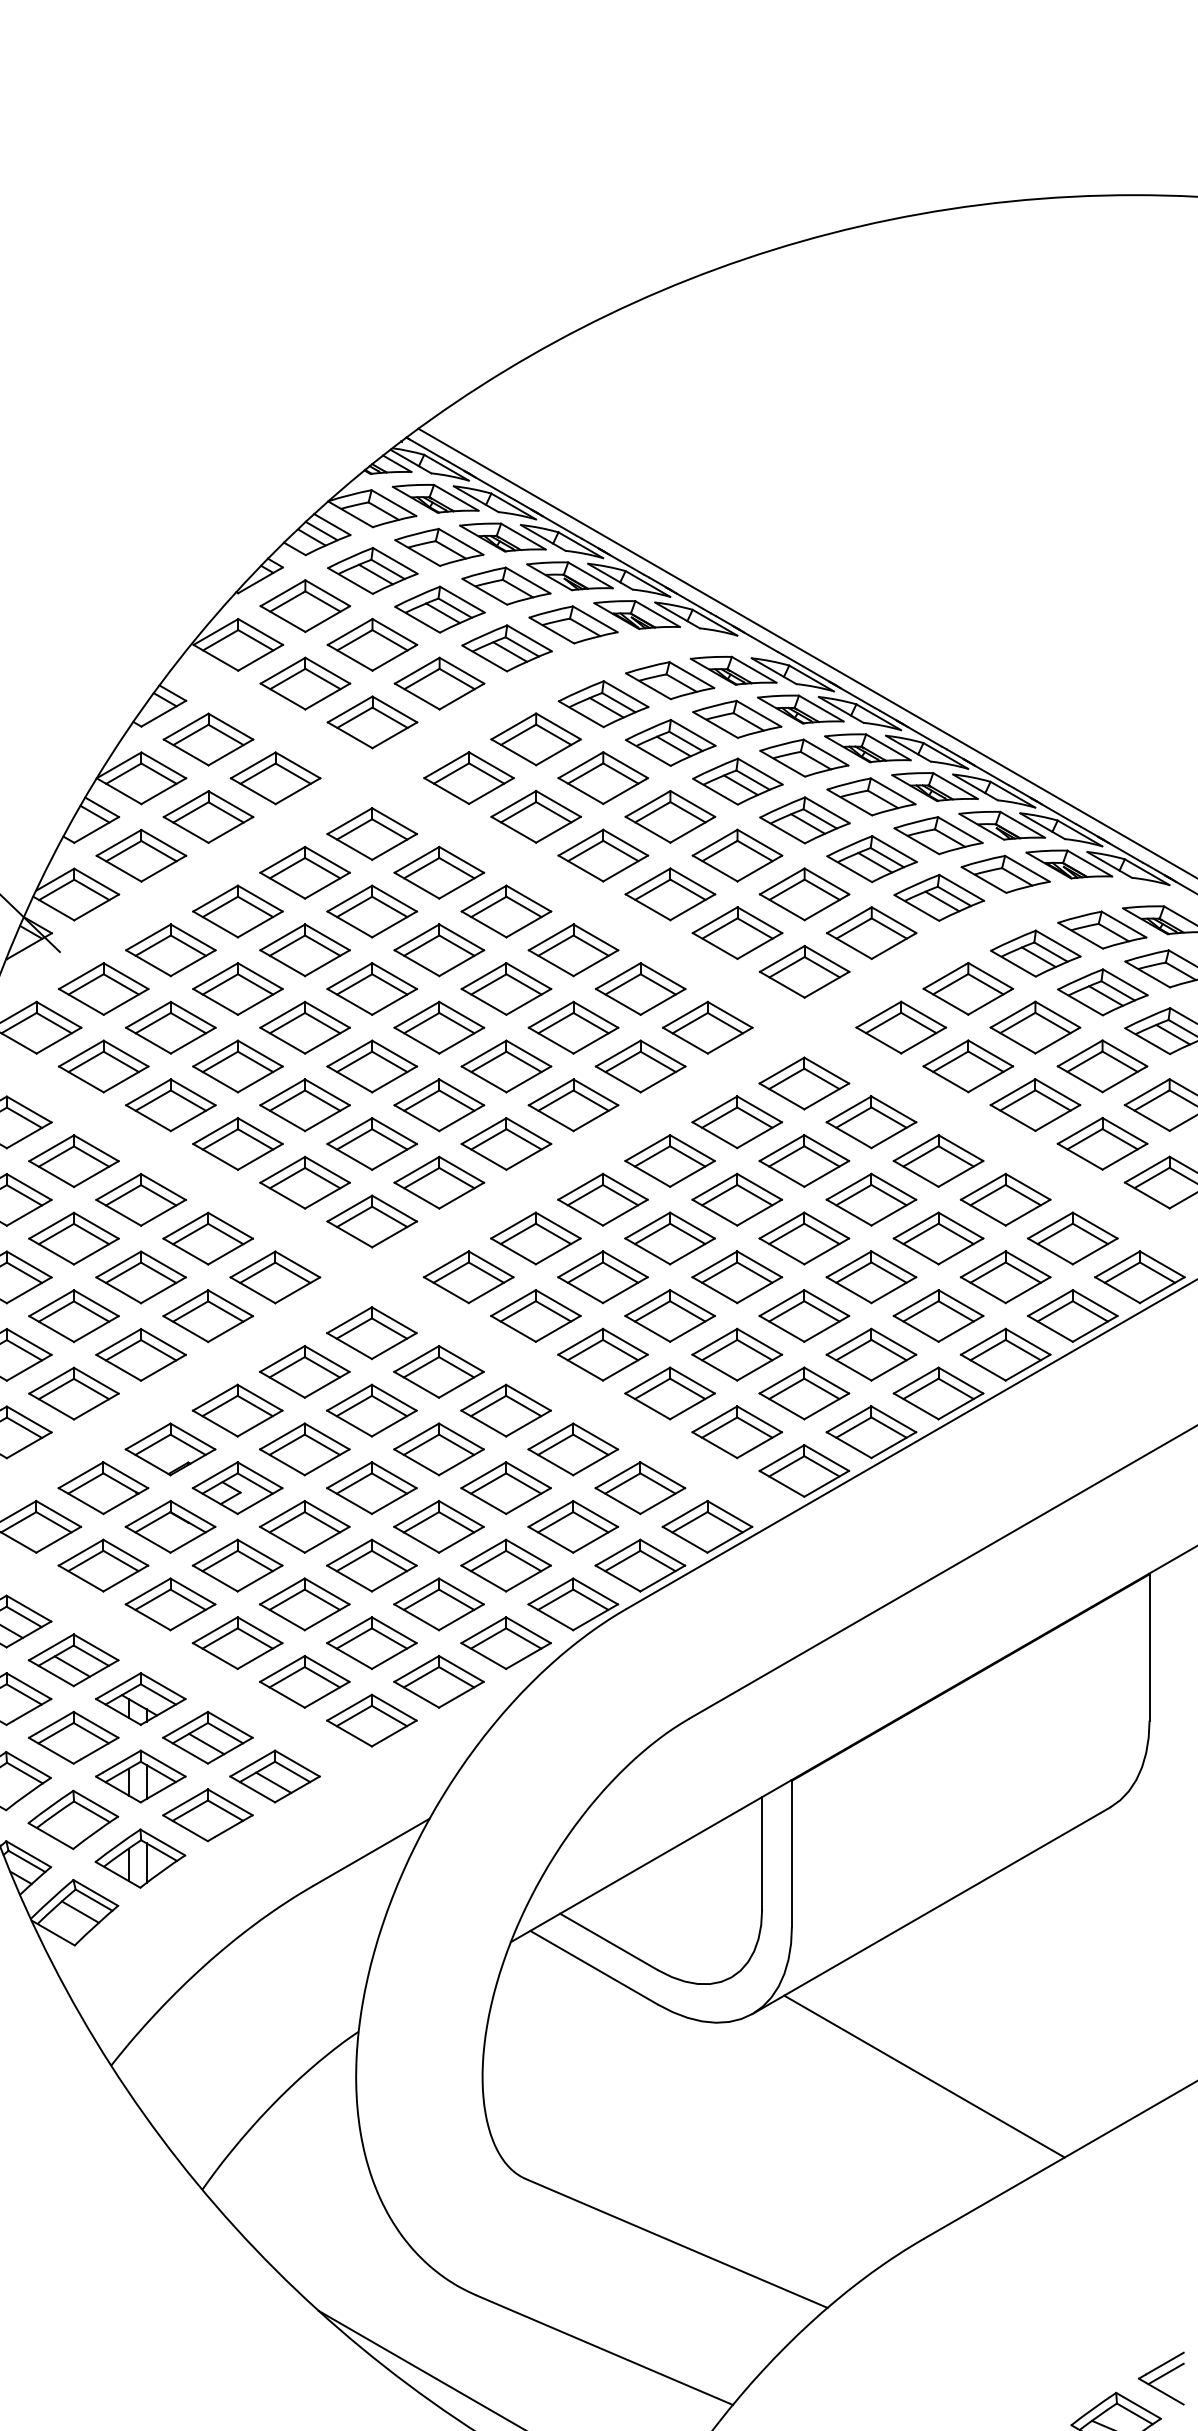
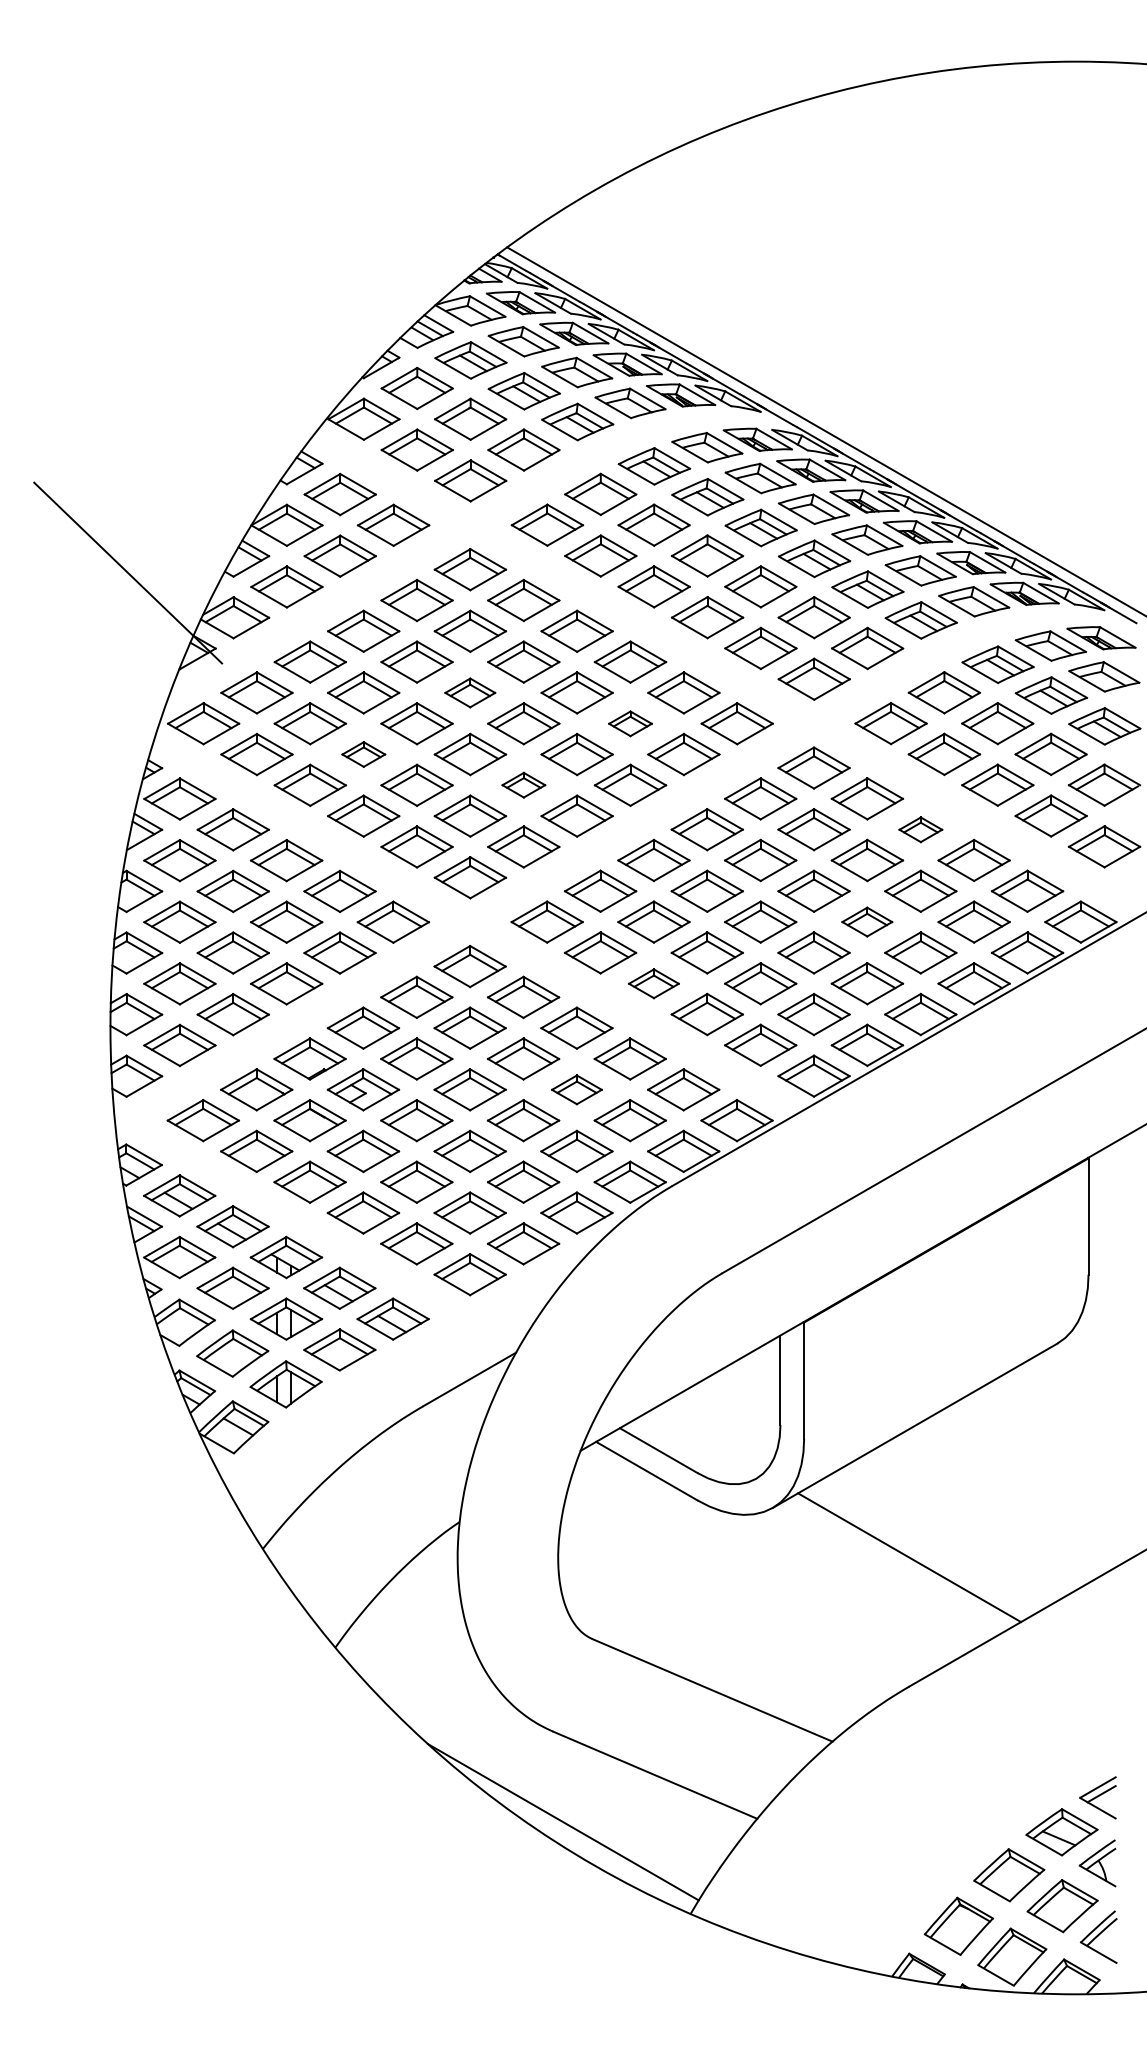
part: (371, 988) -> (469, 692), size x0.7
part: (573, 1027) -> (630, 723), size x0.6
part: (237, 1066) -> (363, 754), size x0.6
part: (438, 1104) -> (523, 784), size x0.6
part: (938, 1160) -> (920, 829), size x0.6
part: (870, 1276) -> (866, 921), size x0.7
part: (602, 1354) -> (653, 983), size x0.7
part: (505, 1487) -> (576, 1089), size x0.7

